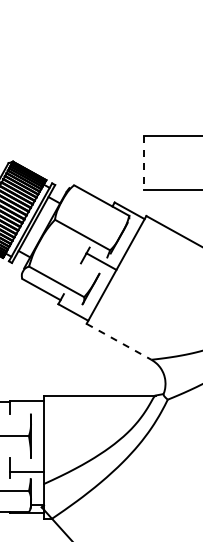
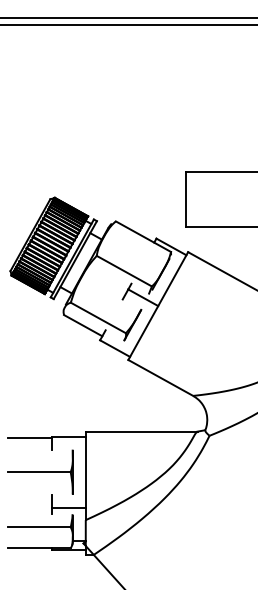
line: (143, 163) -> (185, 199), dashed -> solid
line: (119, 342) -> (161, 378), dashed -> solid

